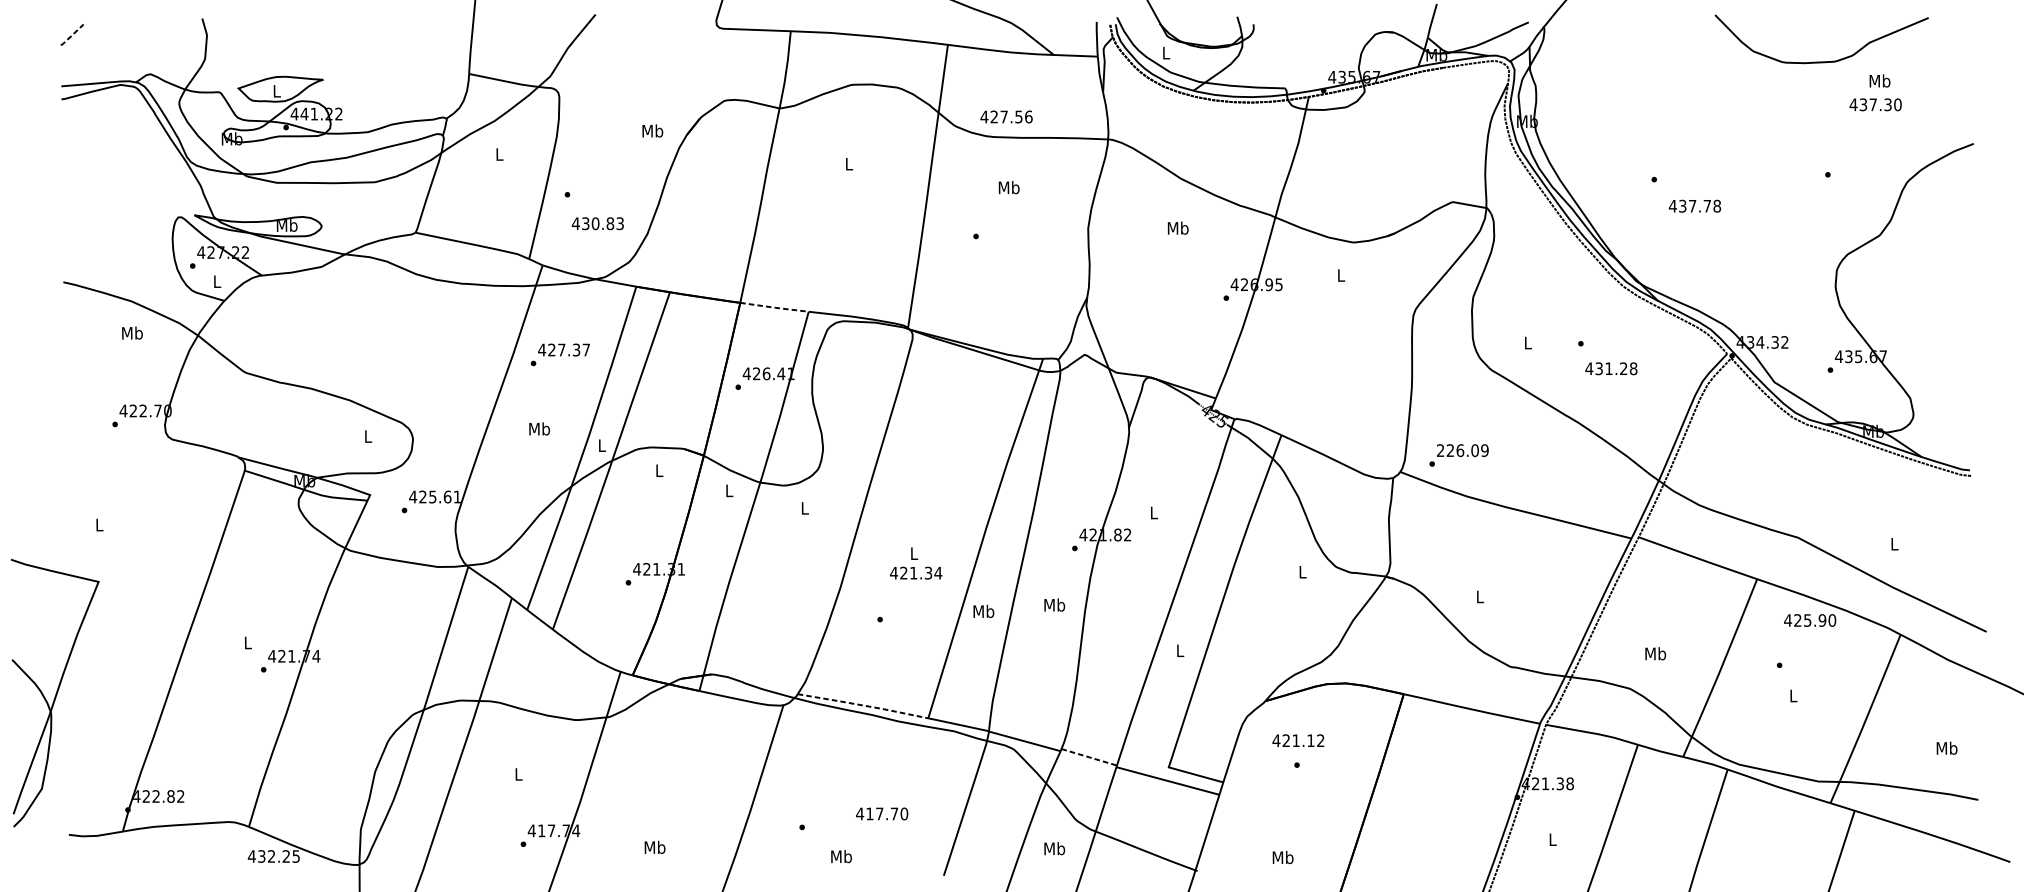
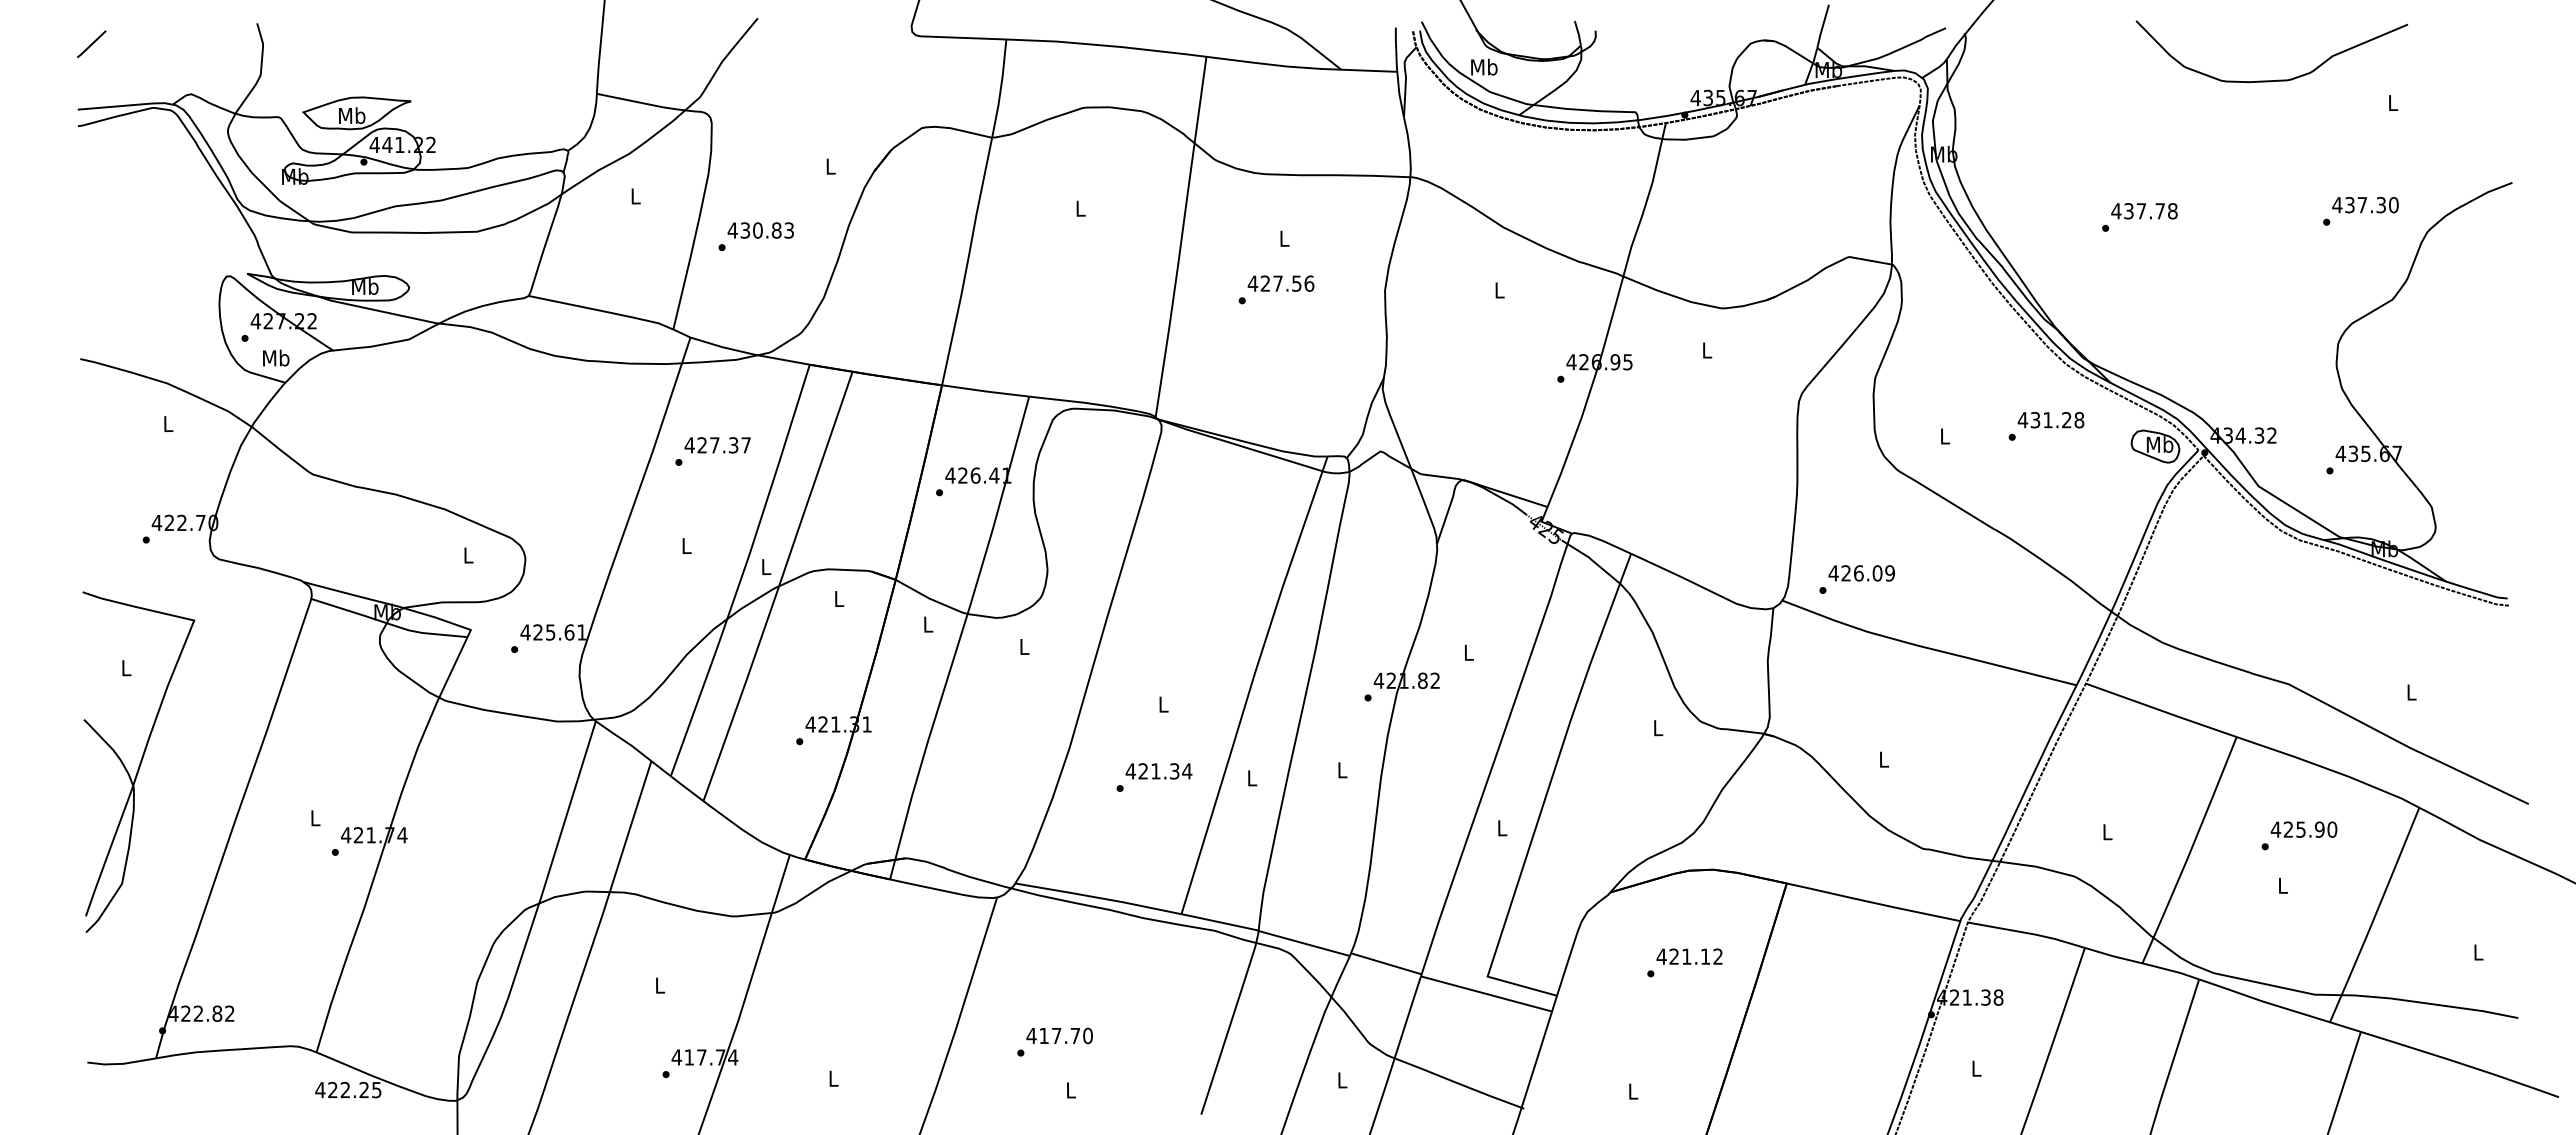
line: (72, 35) -> (91, 44), dashed -> solid
text: (1166, 52) -> (1484, 66), L -> Mb
curve: (1826, 61) -> (2277, 79), moved
text: (1879, 80) -> (2392, 102), Mb -> L
text: (277, 90) -> (352, 115), L -> Mb
text: (1875, 105) -> (2365, 205), moved
text: (1006, 116) -> (1280, 283), moved
text: (652, 131) -> (830, 166), Mb -> L
text: (1009, 187) -> (1284, 238), Mb -> L
text: (1694, 206) -> (2144, 211), moved
text: (597, 223) -> (760, 230), moved
text: (1178, 227) -> (1499, 289), Mb -> L
text: (217, 281) -> (276, 357), L -> Mb
line: (775, 307) -> (986, 391), dashed -> solid
text: (132, 332) -> (168, 423), Mb -> L
part: (1693, 350) -> (2155, 446), added
text: (1610, 369) -> (2050, 420), moved
text: (539, 428) -> (686, 545), Mb -> L
text: (1440, 450) -> (1833, 573), 226.09 -> 426.09
text: (915, 573) -> (1158, 771), moved
text: (1054, 604) -> (1342, 769), Mb -> L
text: (984, 610) -> (1252, 777), Mb -> L
text: (1809, 620) -> (2303, 829), moved
text: (1655, 653) -> (2107, 831), Mb -> L
part: (54, 692) -> (138, 761), moved
line: (863, 705) -> (1098, 897), dashed -> solid
text: (1298, 740) -> (1689, 956), moved
text: (1947, 747) -> (2478, 951), Mb -> L
line: (1089, 757) -> (1386, 963), dashed -> solid
text: (881, 813) -> (1059, 1035), moved
text: (654, 847) -> (833, 1078), Mb -> L
text: (1054, 848) -> (1342, 1079), Mb -> L
text: (261, 856) -> (332, 1090), 432.25 -> 422.25
text: (841, 856) -> (1070, 1089), Mb -> L
text: (1283, 857) -> (1633, 1091), Mb -> L

